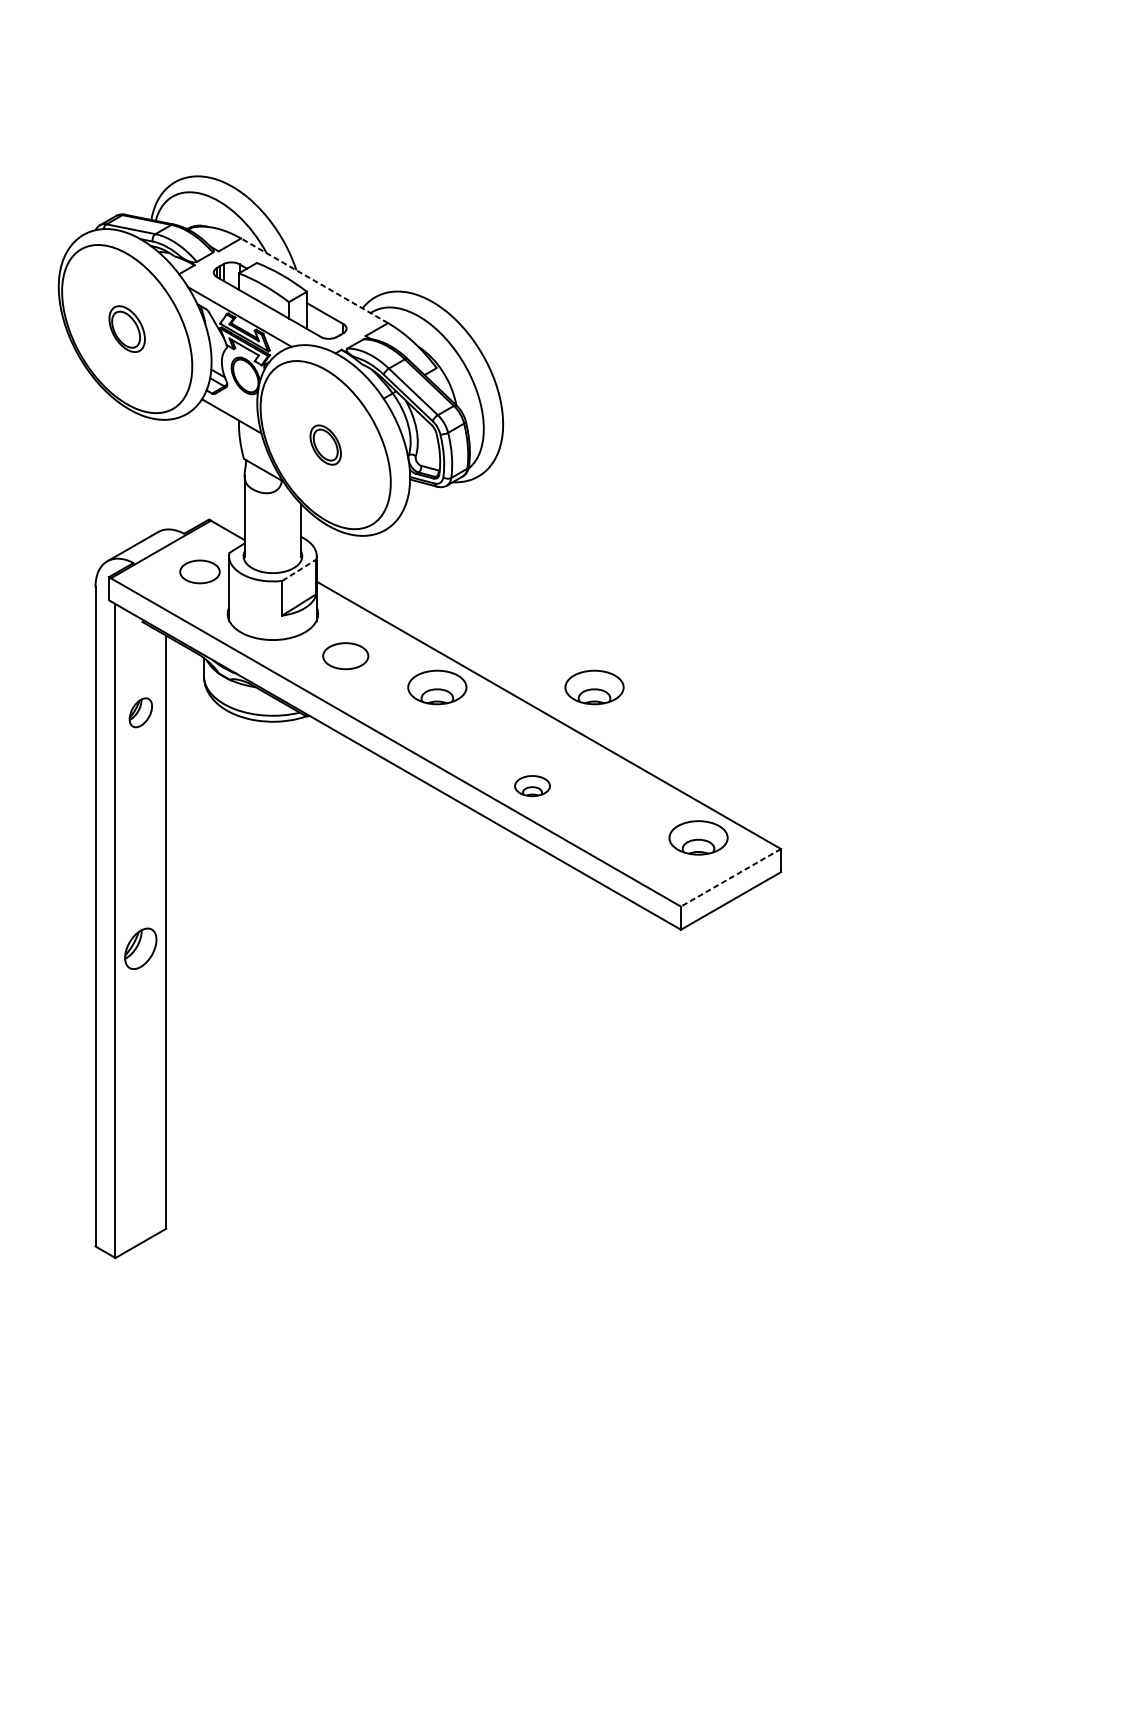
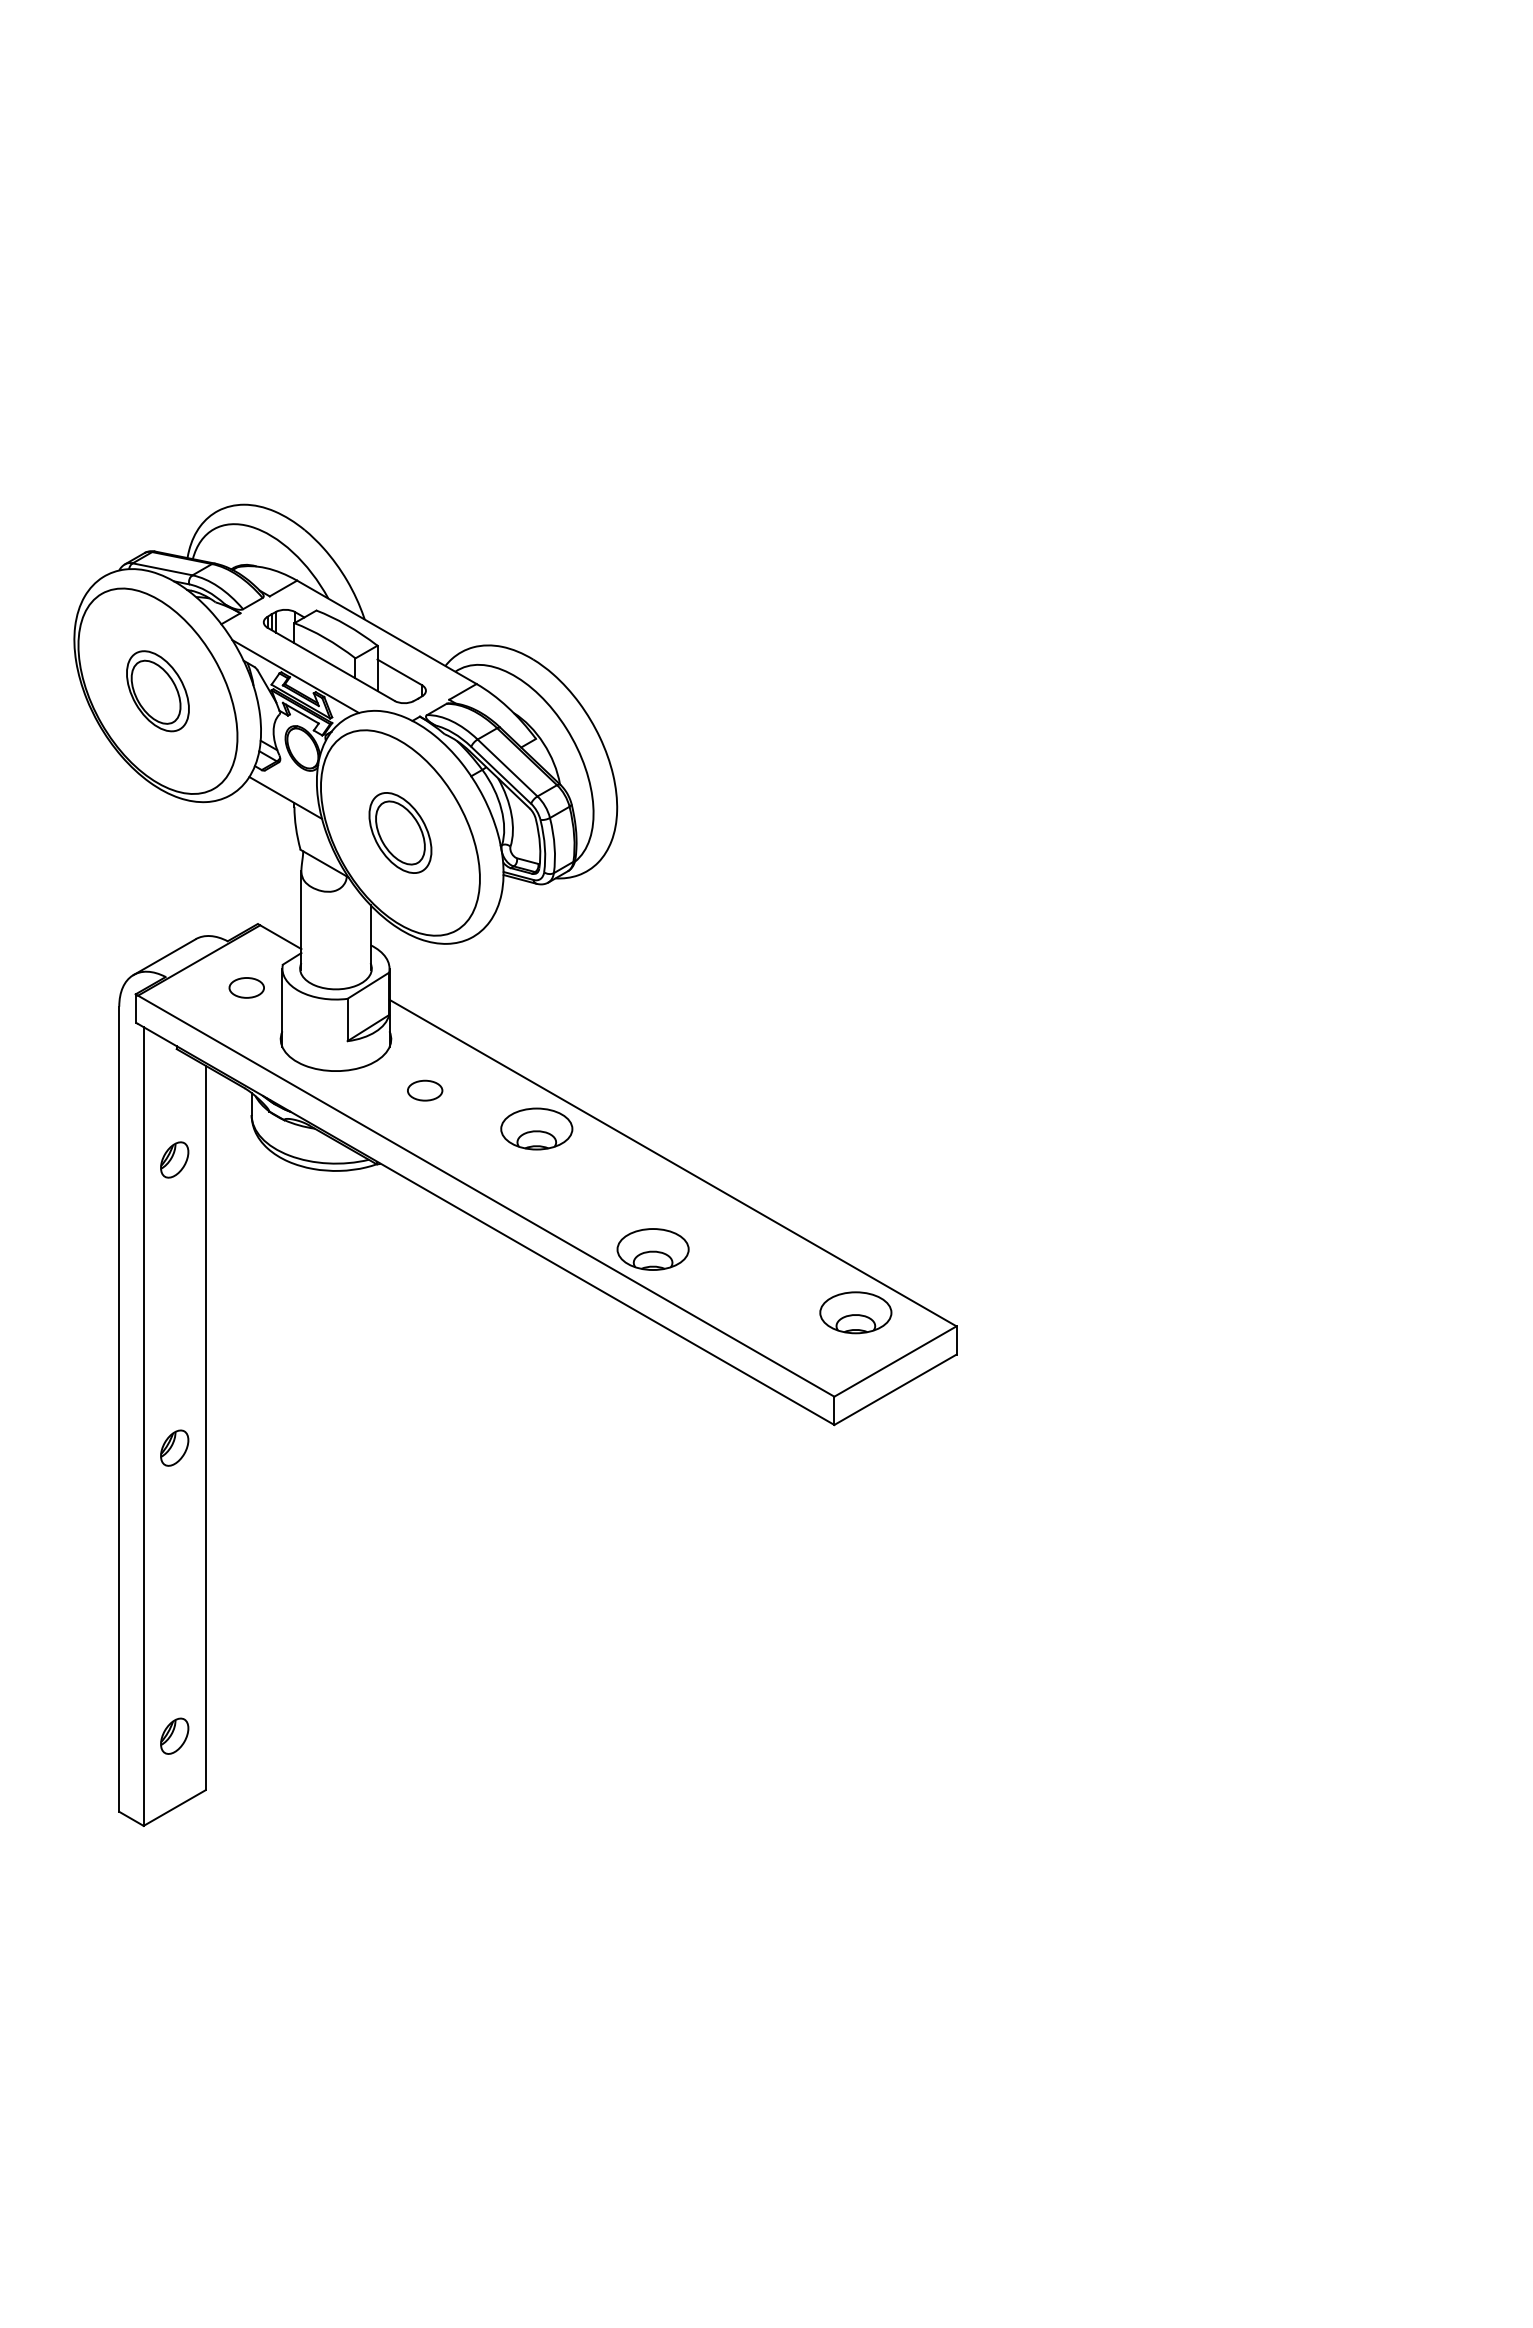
line: (314, 280) -> (386, 632), dashed -> solid
part: (126, 329) -> (157, 691), size x1.43
part: (325, 444) -> (400, 832), size x1.67
line: (299, 569) -> (368, 985), dashed -> solid
part: (199, 571) -> (246, 987), size x0.71
part: (346, 655) -> (425, 1090), size x0.62
part: (594, 687) -> (728, 1128), removed
part: (532, 786) -> (652, 1249), size x1.67
line: (731, 877) -> (895, 1361), dashed -> solid
part: (140, 948) -> (174, 1447), size x0.71
part: (140, 1183) -> (174, 1735), added

